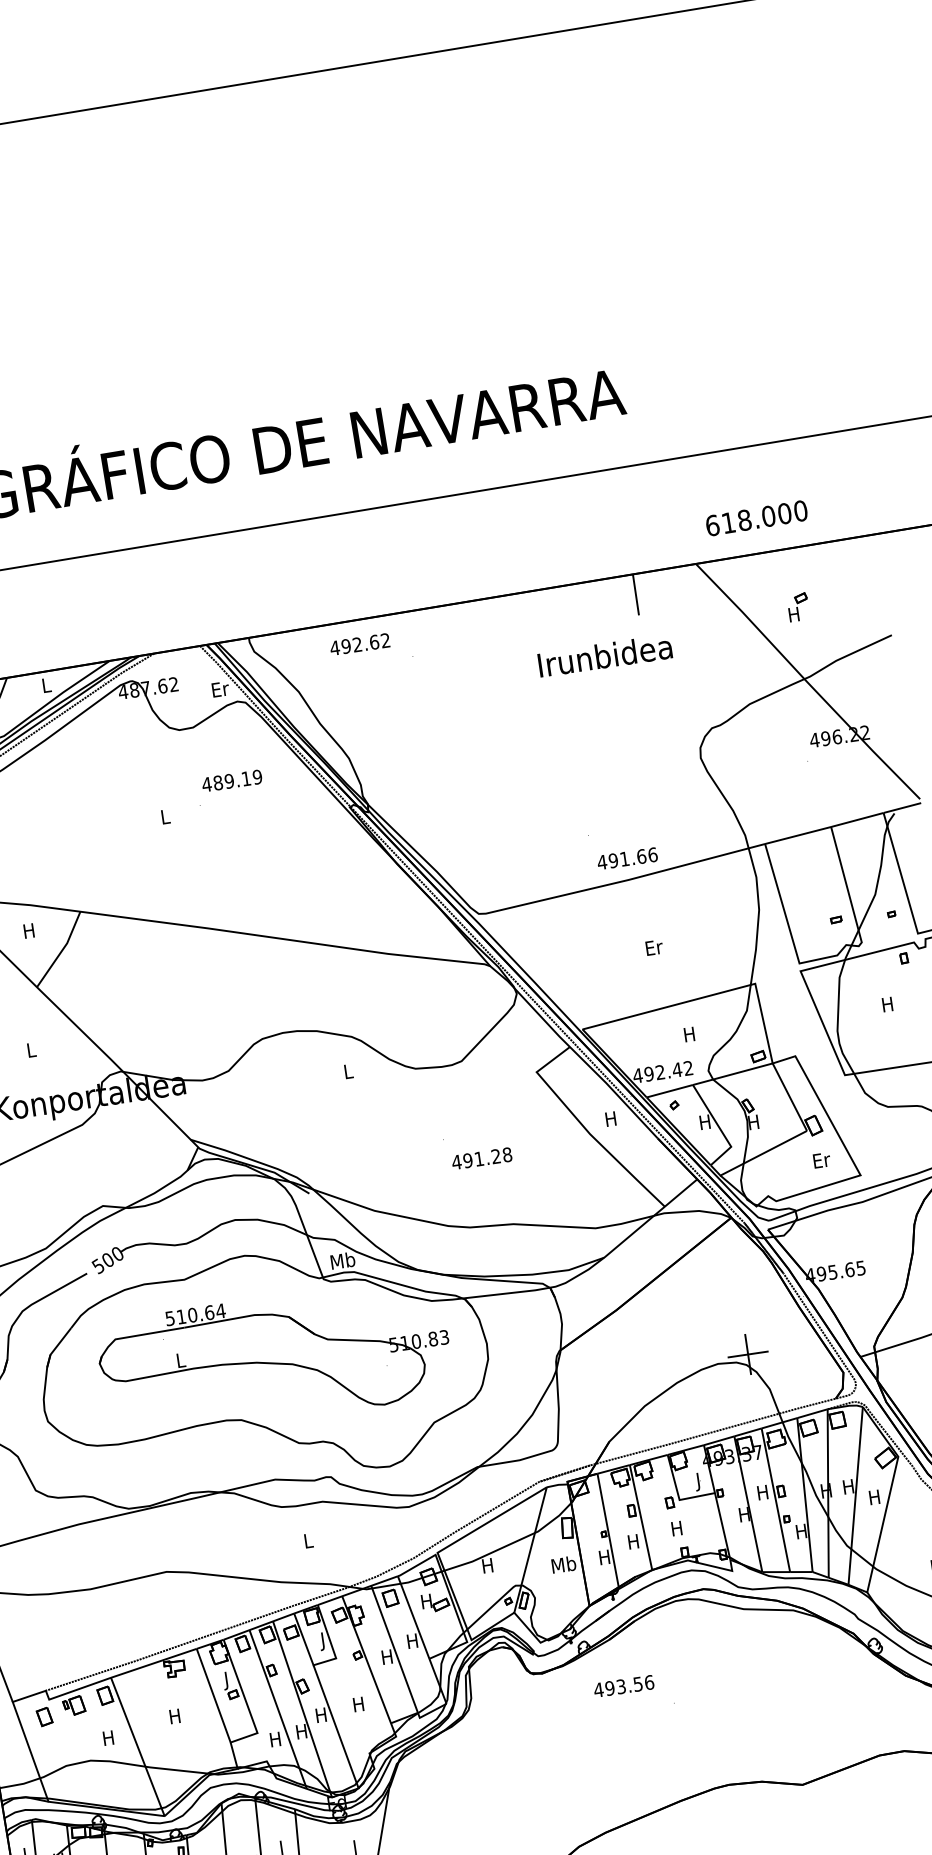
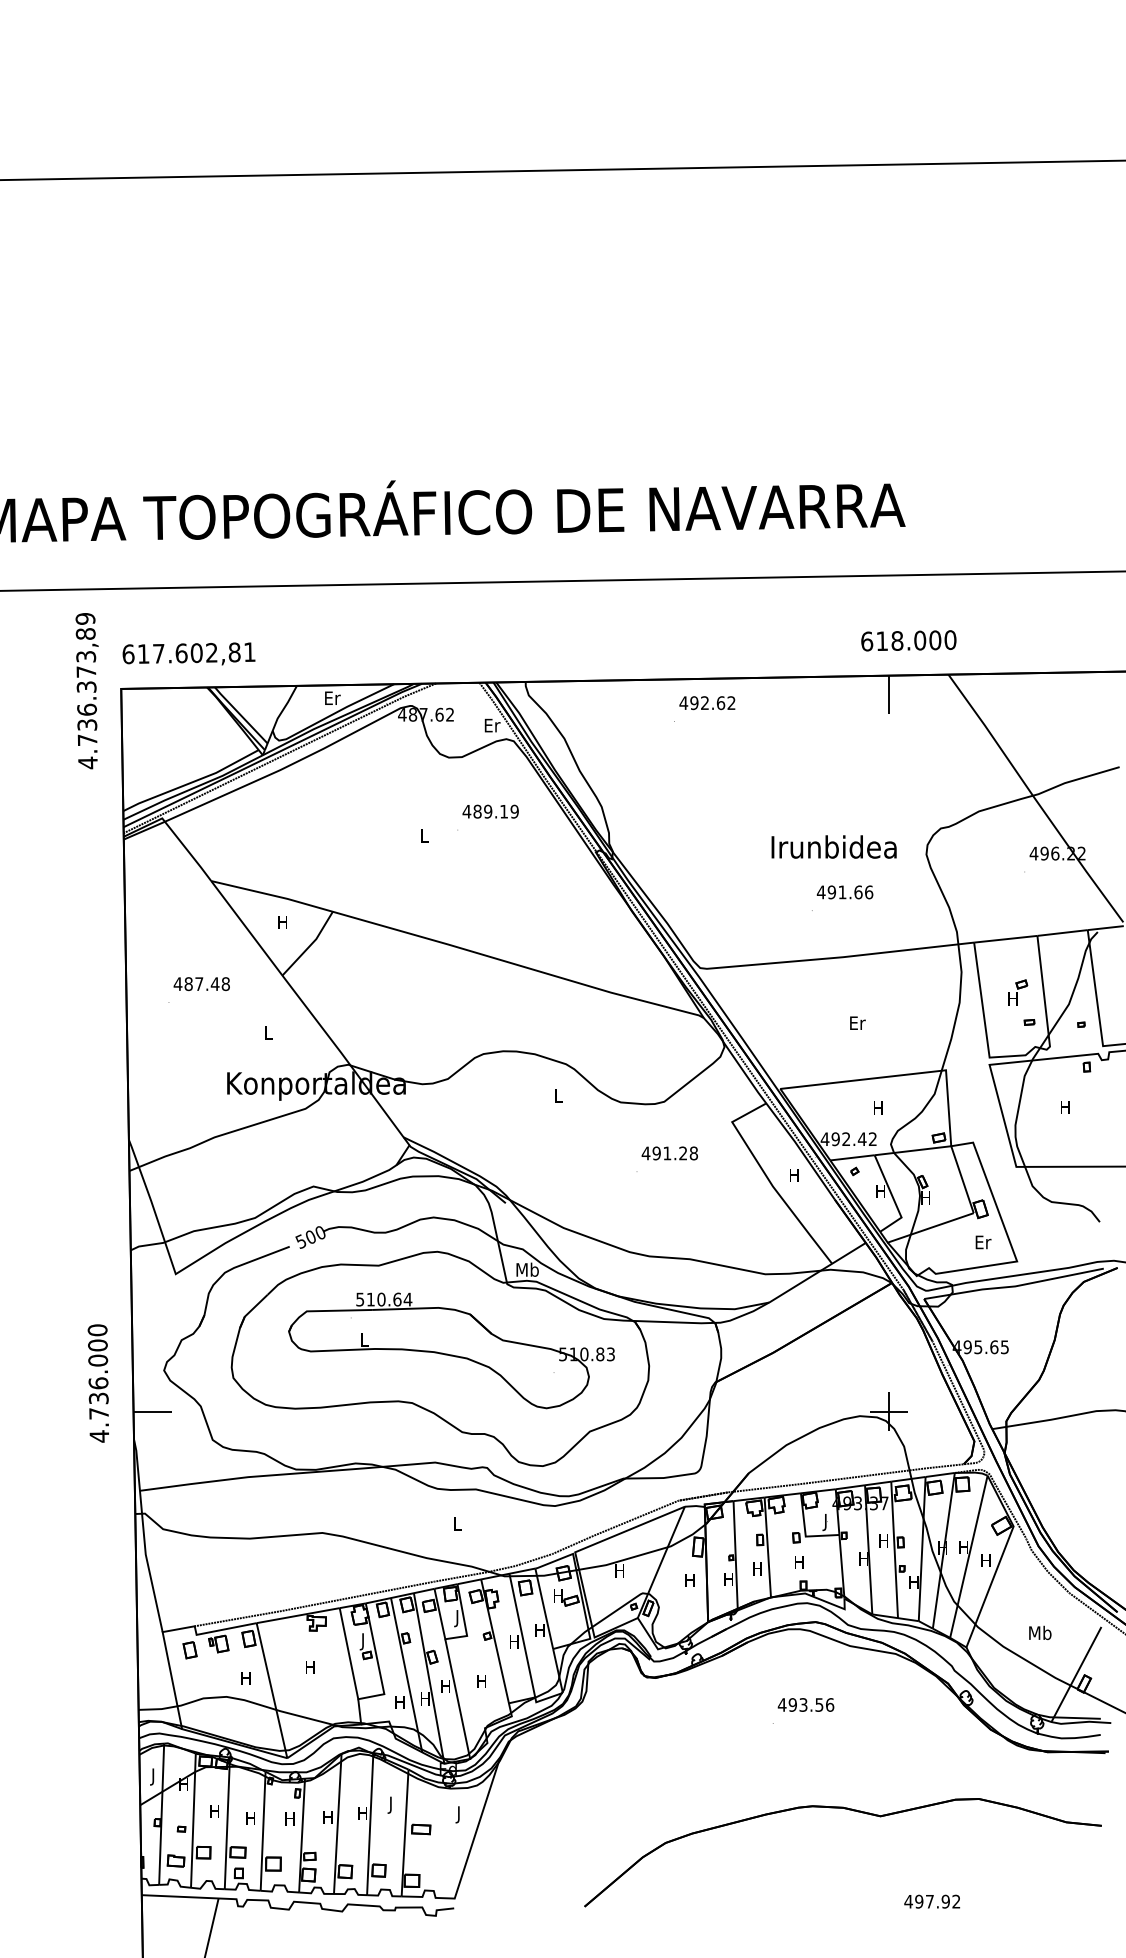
text: (756, 518) -> (908, 640), moved
part: (798, 607) -> (1018, 992), moved
text: (360, 644) -> (707, 703), moved
text: (604, 655) -> (833, 846), moved
text: (46, 684) -> (332, 697), L -> Er
text: (626, 858) -> (844, 892), moved
text: (481, 1158) -> (669, 1153), moved
text: (564, 1564) -> (690, 1580), Mb -> H
text: (623, 1685) -> (805, 1704), moved

